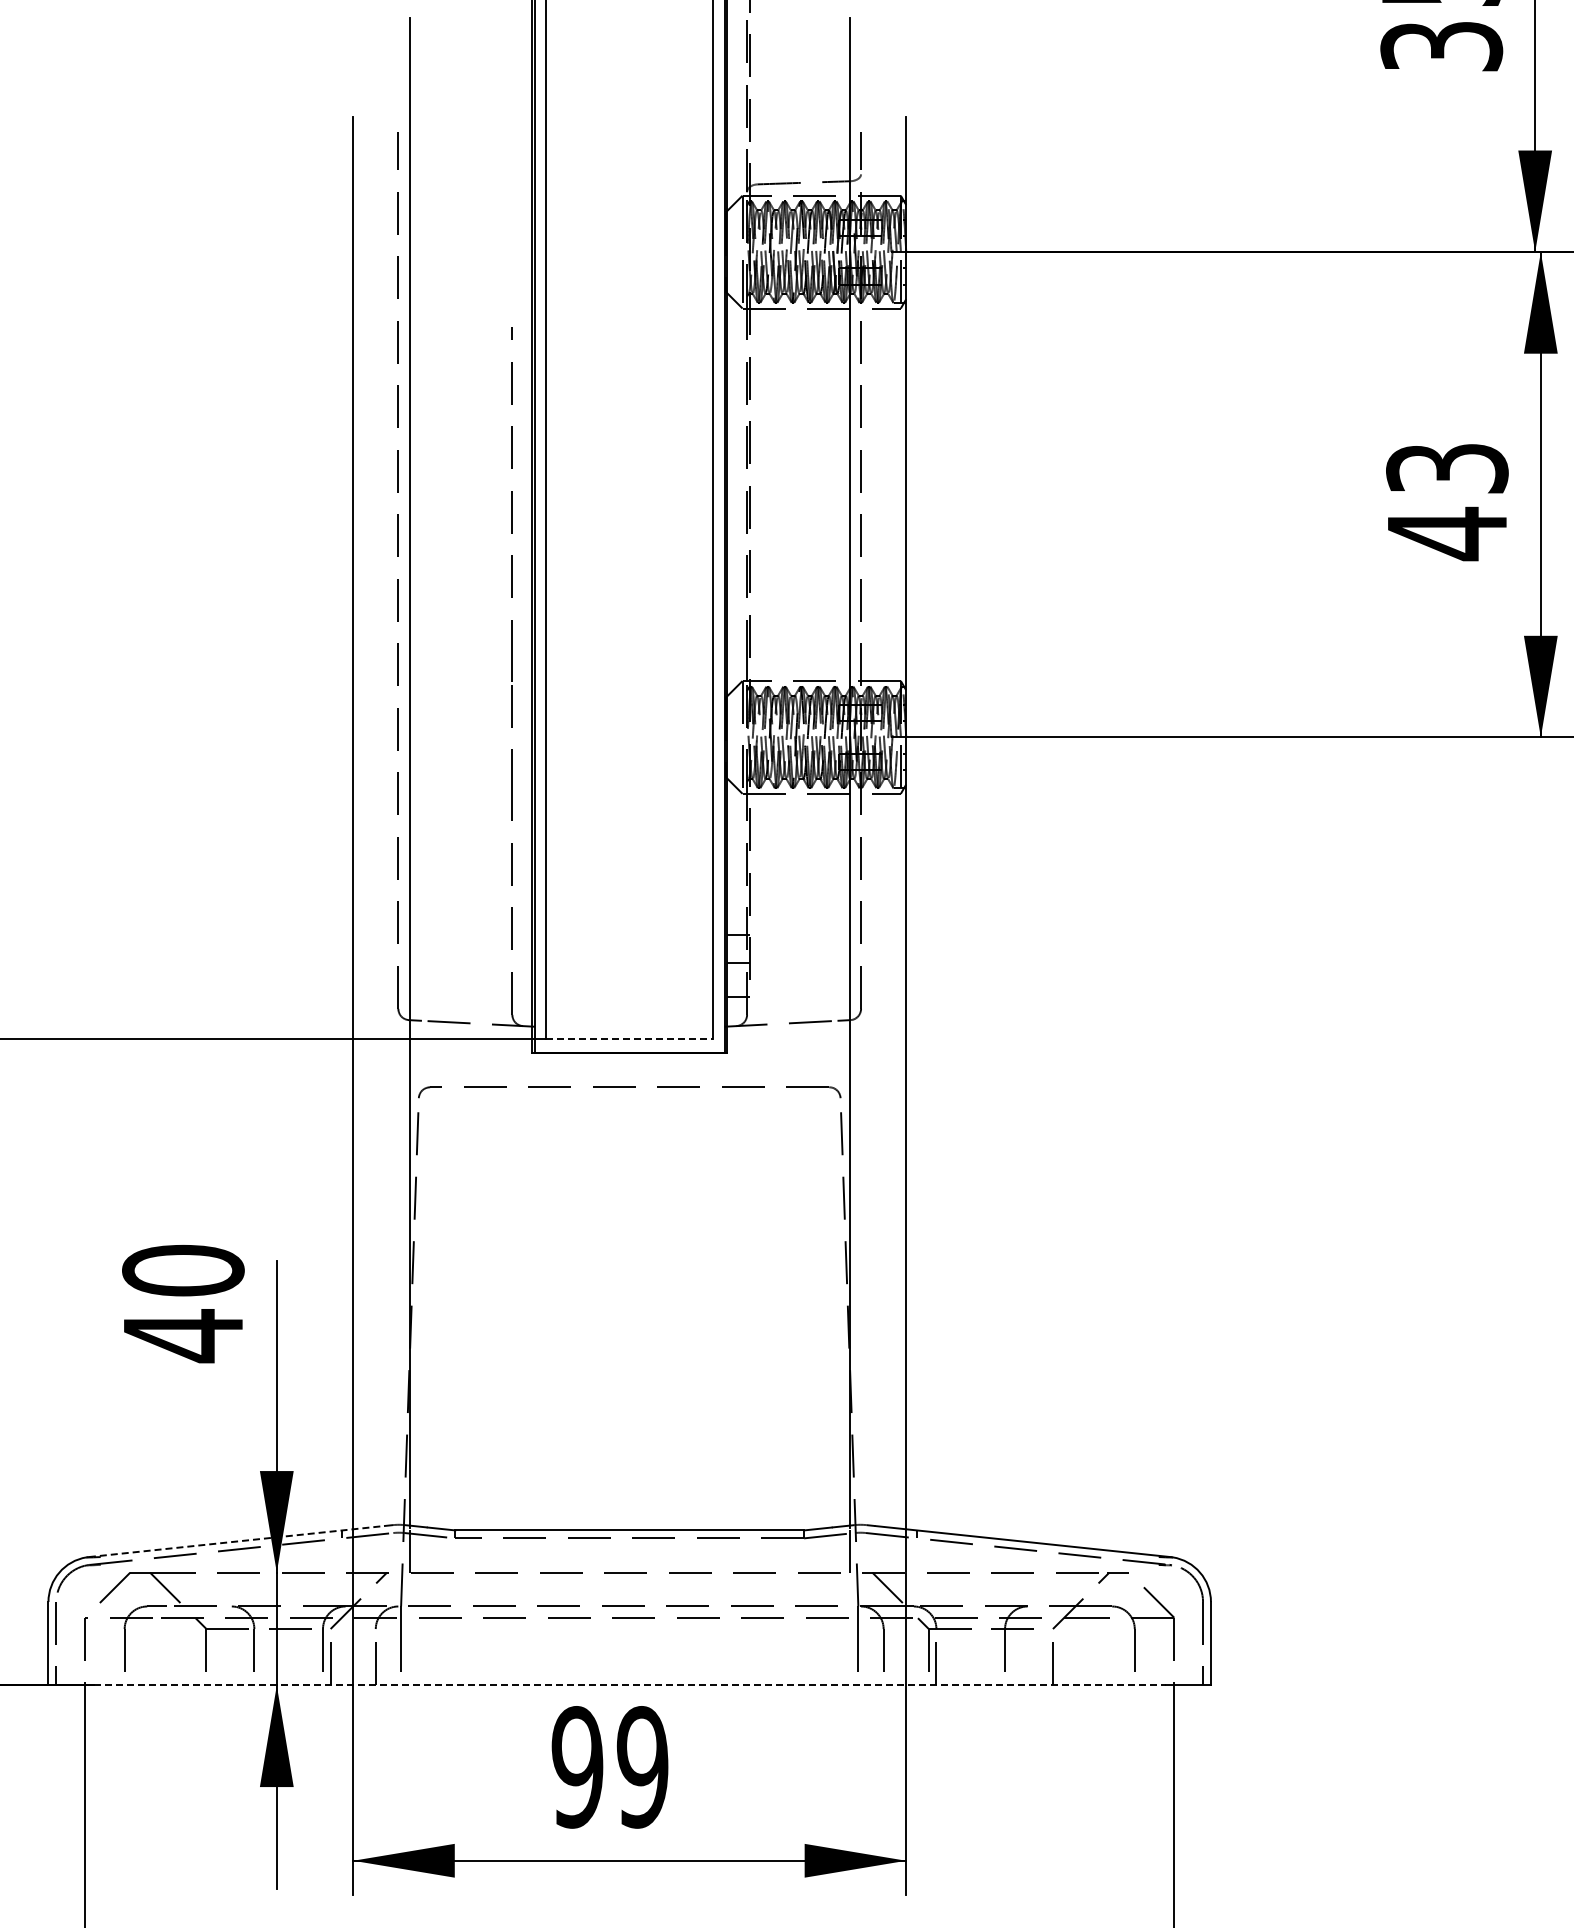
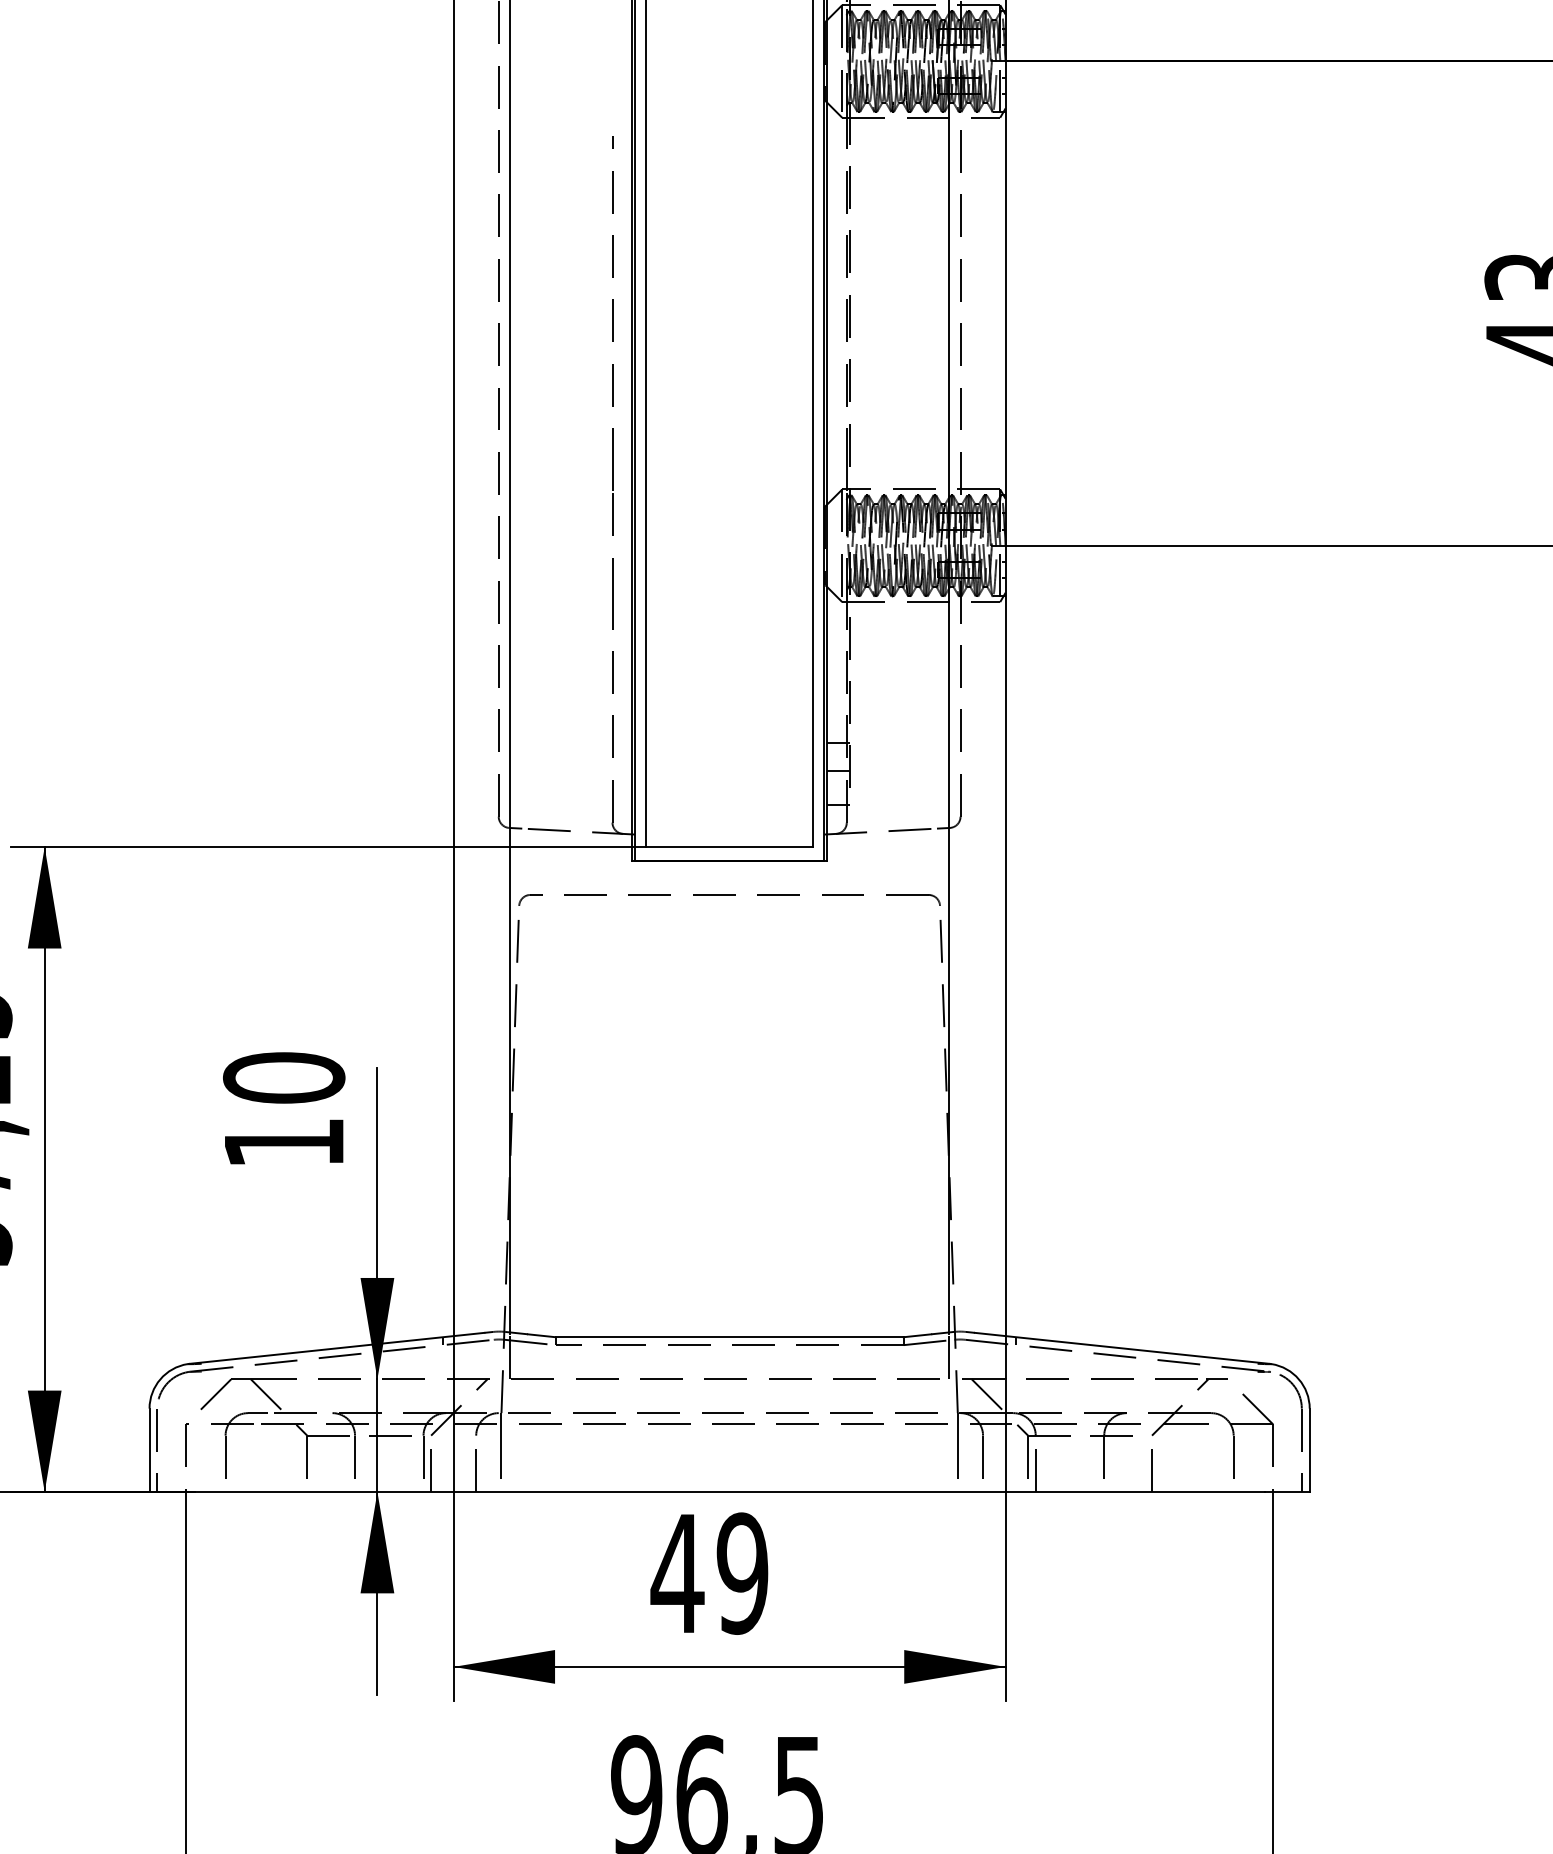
line: (629, 1039) -> (729, 847), dashed -> solid
text: (183, 1336) -> (284, 1143), 40 -> 10
line: (236, 1541) -> (337, 1348), dashed -> solid
line: (630, 1685) -> (730, 1491), dashed -> solid
text: (577, 1767) -> (677, 1573), 99 -> 49

